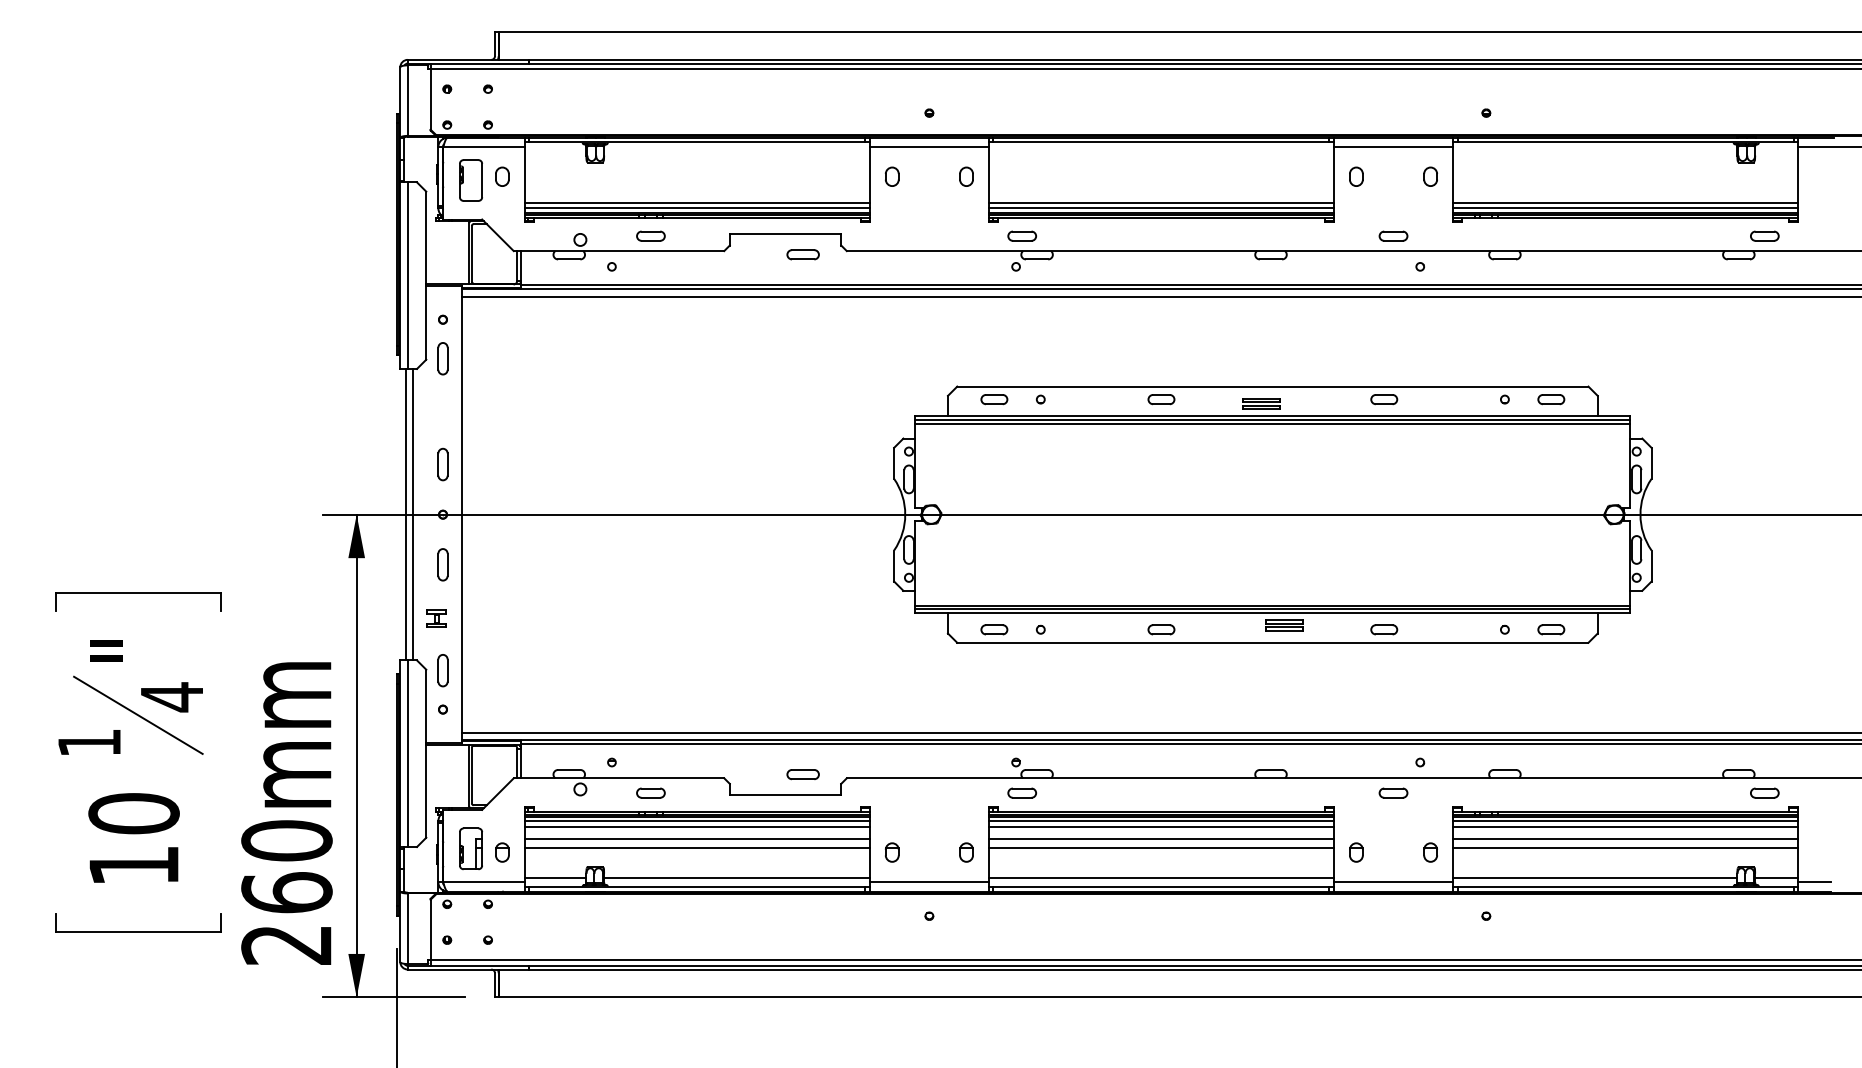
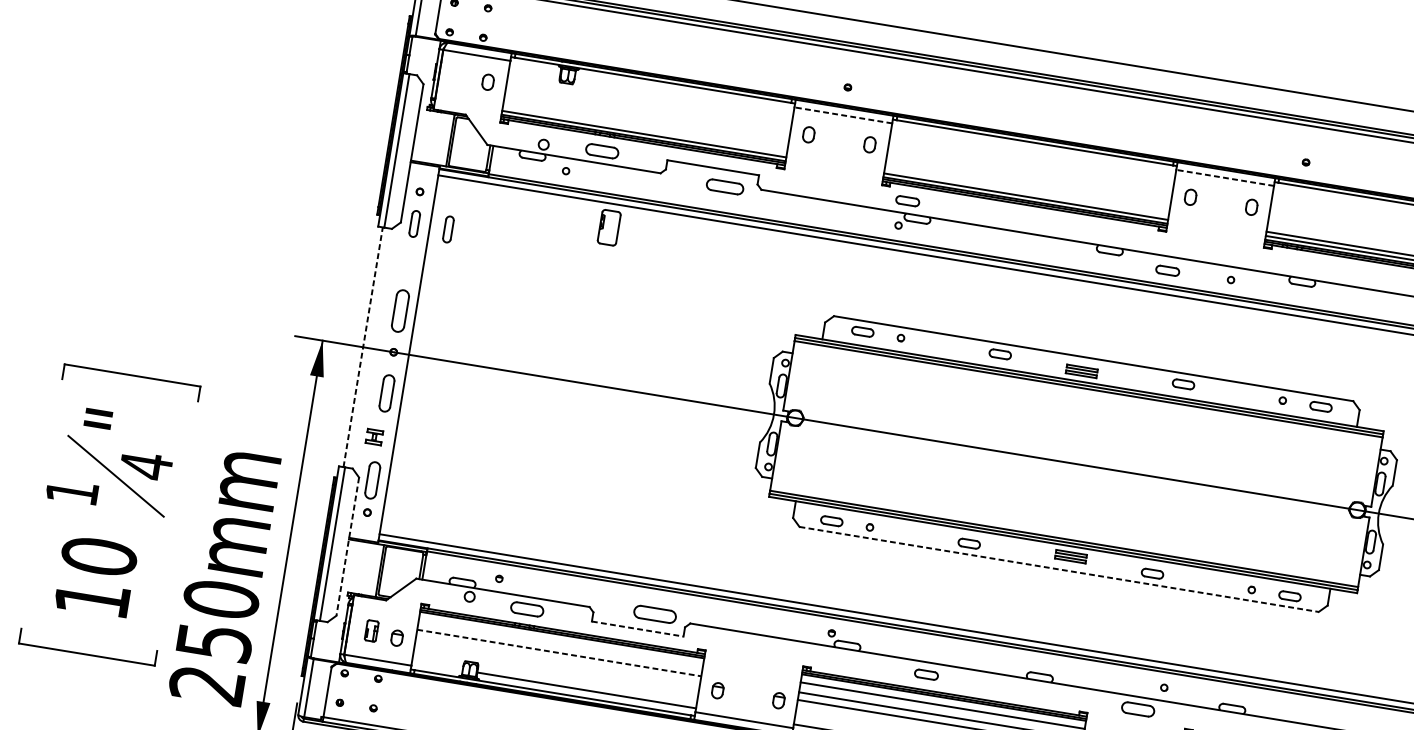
line: (928, 147) -> (842, 115), solid -> dashed
line: (1393, 147) -> (1225, 178), solid -> dashed
part: (470, 180) -> (608, 227), moved
line: (697, 202) -> (645, 129), removed
line: (1161, 202) -> (1026, 192), removed
part: (650, 235) -> (602, 150), size x1.4
part: (1393, 235) -> (1167, 270), moved
part: (802, 254) -> (724, 186), size x1.4
part: (483, 358) -> (448, 229), added
part: (442, 464) -> (400, 310), size x1.6
line: (405, 514) -> (362, 347), solid -> dashed
line: (413, 514) -> (369, 348), removed
part: (442, 564) -> (386, 393), size x1.4
line: (1272, 642) -> (1058, 569), solid -> dashed
part: (442, 670) -> (372, 480), size x1.4
line: (426, 754) -> (347, 547), solid -> dashed
part: (802, 774) -> (654, 614), size x1.6
part: (650, 792) -> (526, 608), size x1.4
part: (1021, 792) -> (925, 674), moved
part: (1393, 792) -> (1138, 708), size x1.4
line: (785, 795) -> (637, 629), solid -> dashed
line: (697, 821) -> (561, 638), removed
line: (1161, 821) -> (943, 701), removed
line: (697, 826) -> (561, 643), removed
line: (697, 838) -> (559, 652), solid -> dashed
line: (697, 847) -> (558, 660), removed
part: (470, 848) -> (371, 630), size x0.6
line: (555, 877) -> (437, 665), removed
text: (286, 892) -> (214, 641), 260mm -> 250mm

